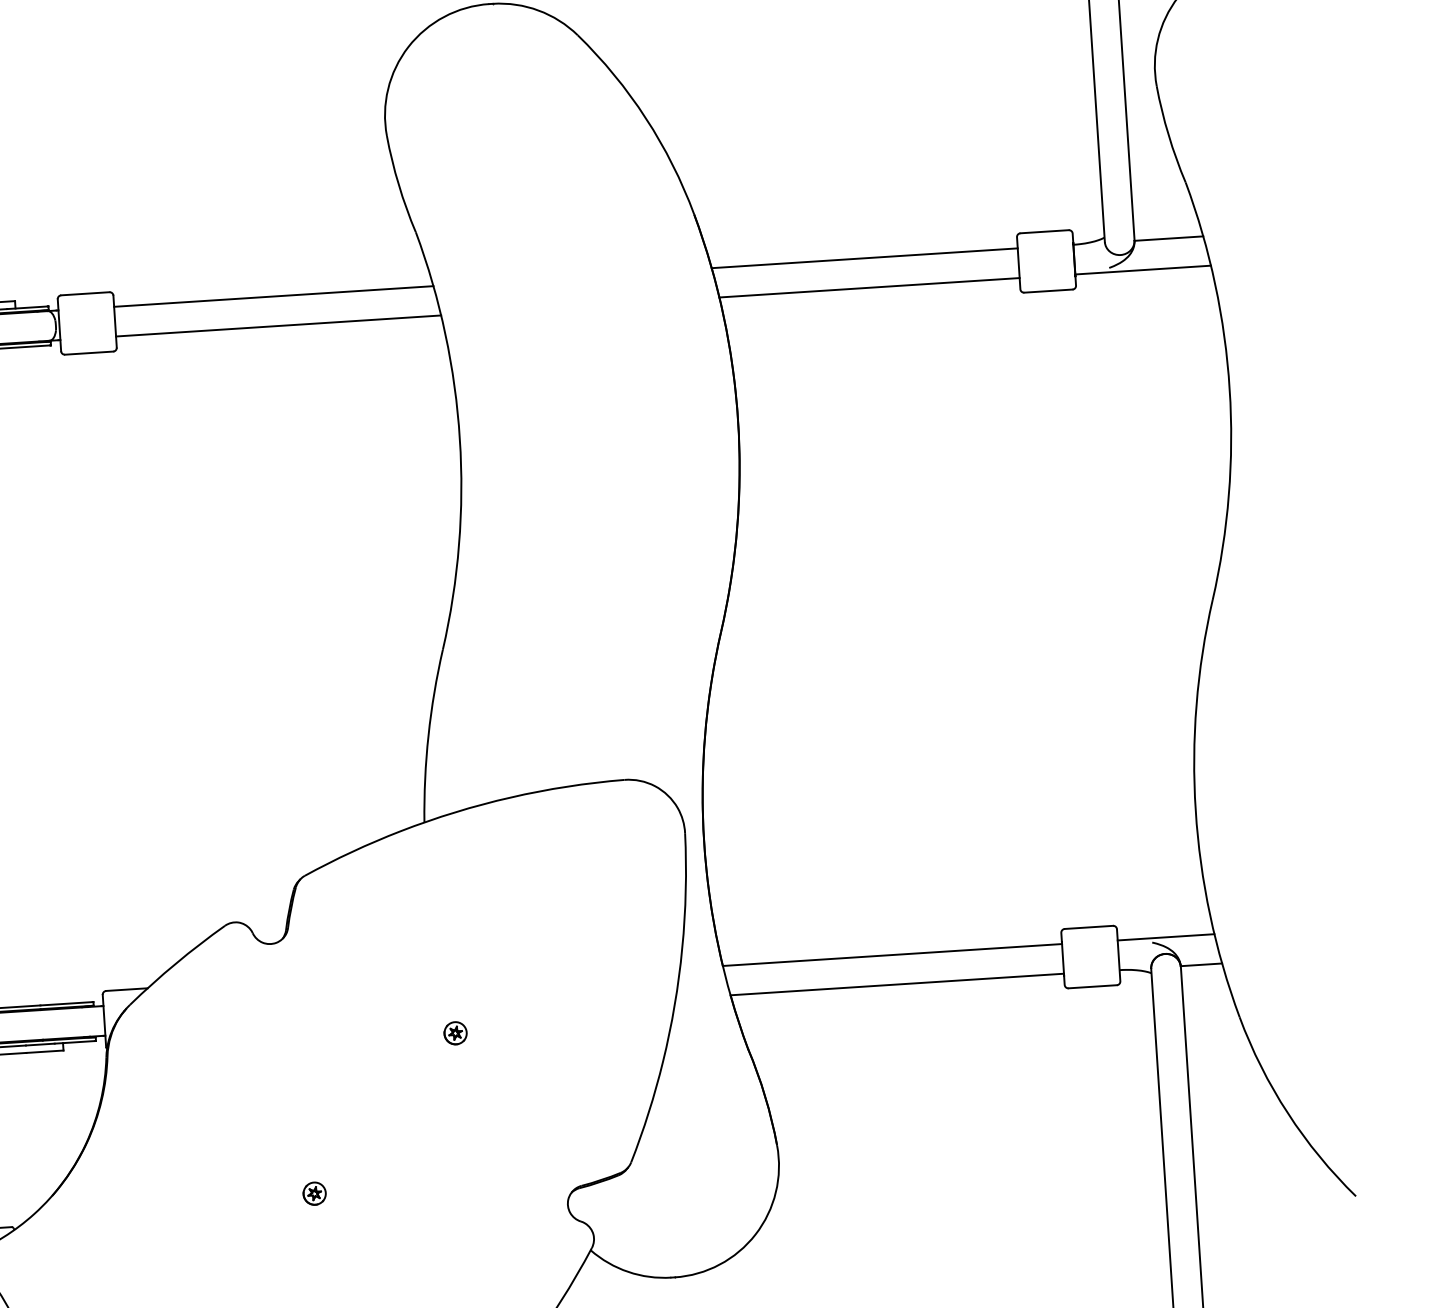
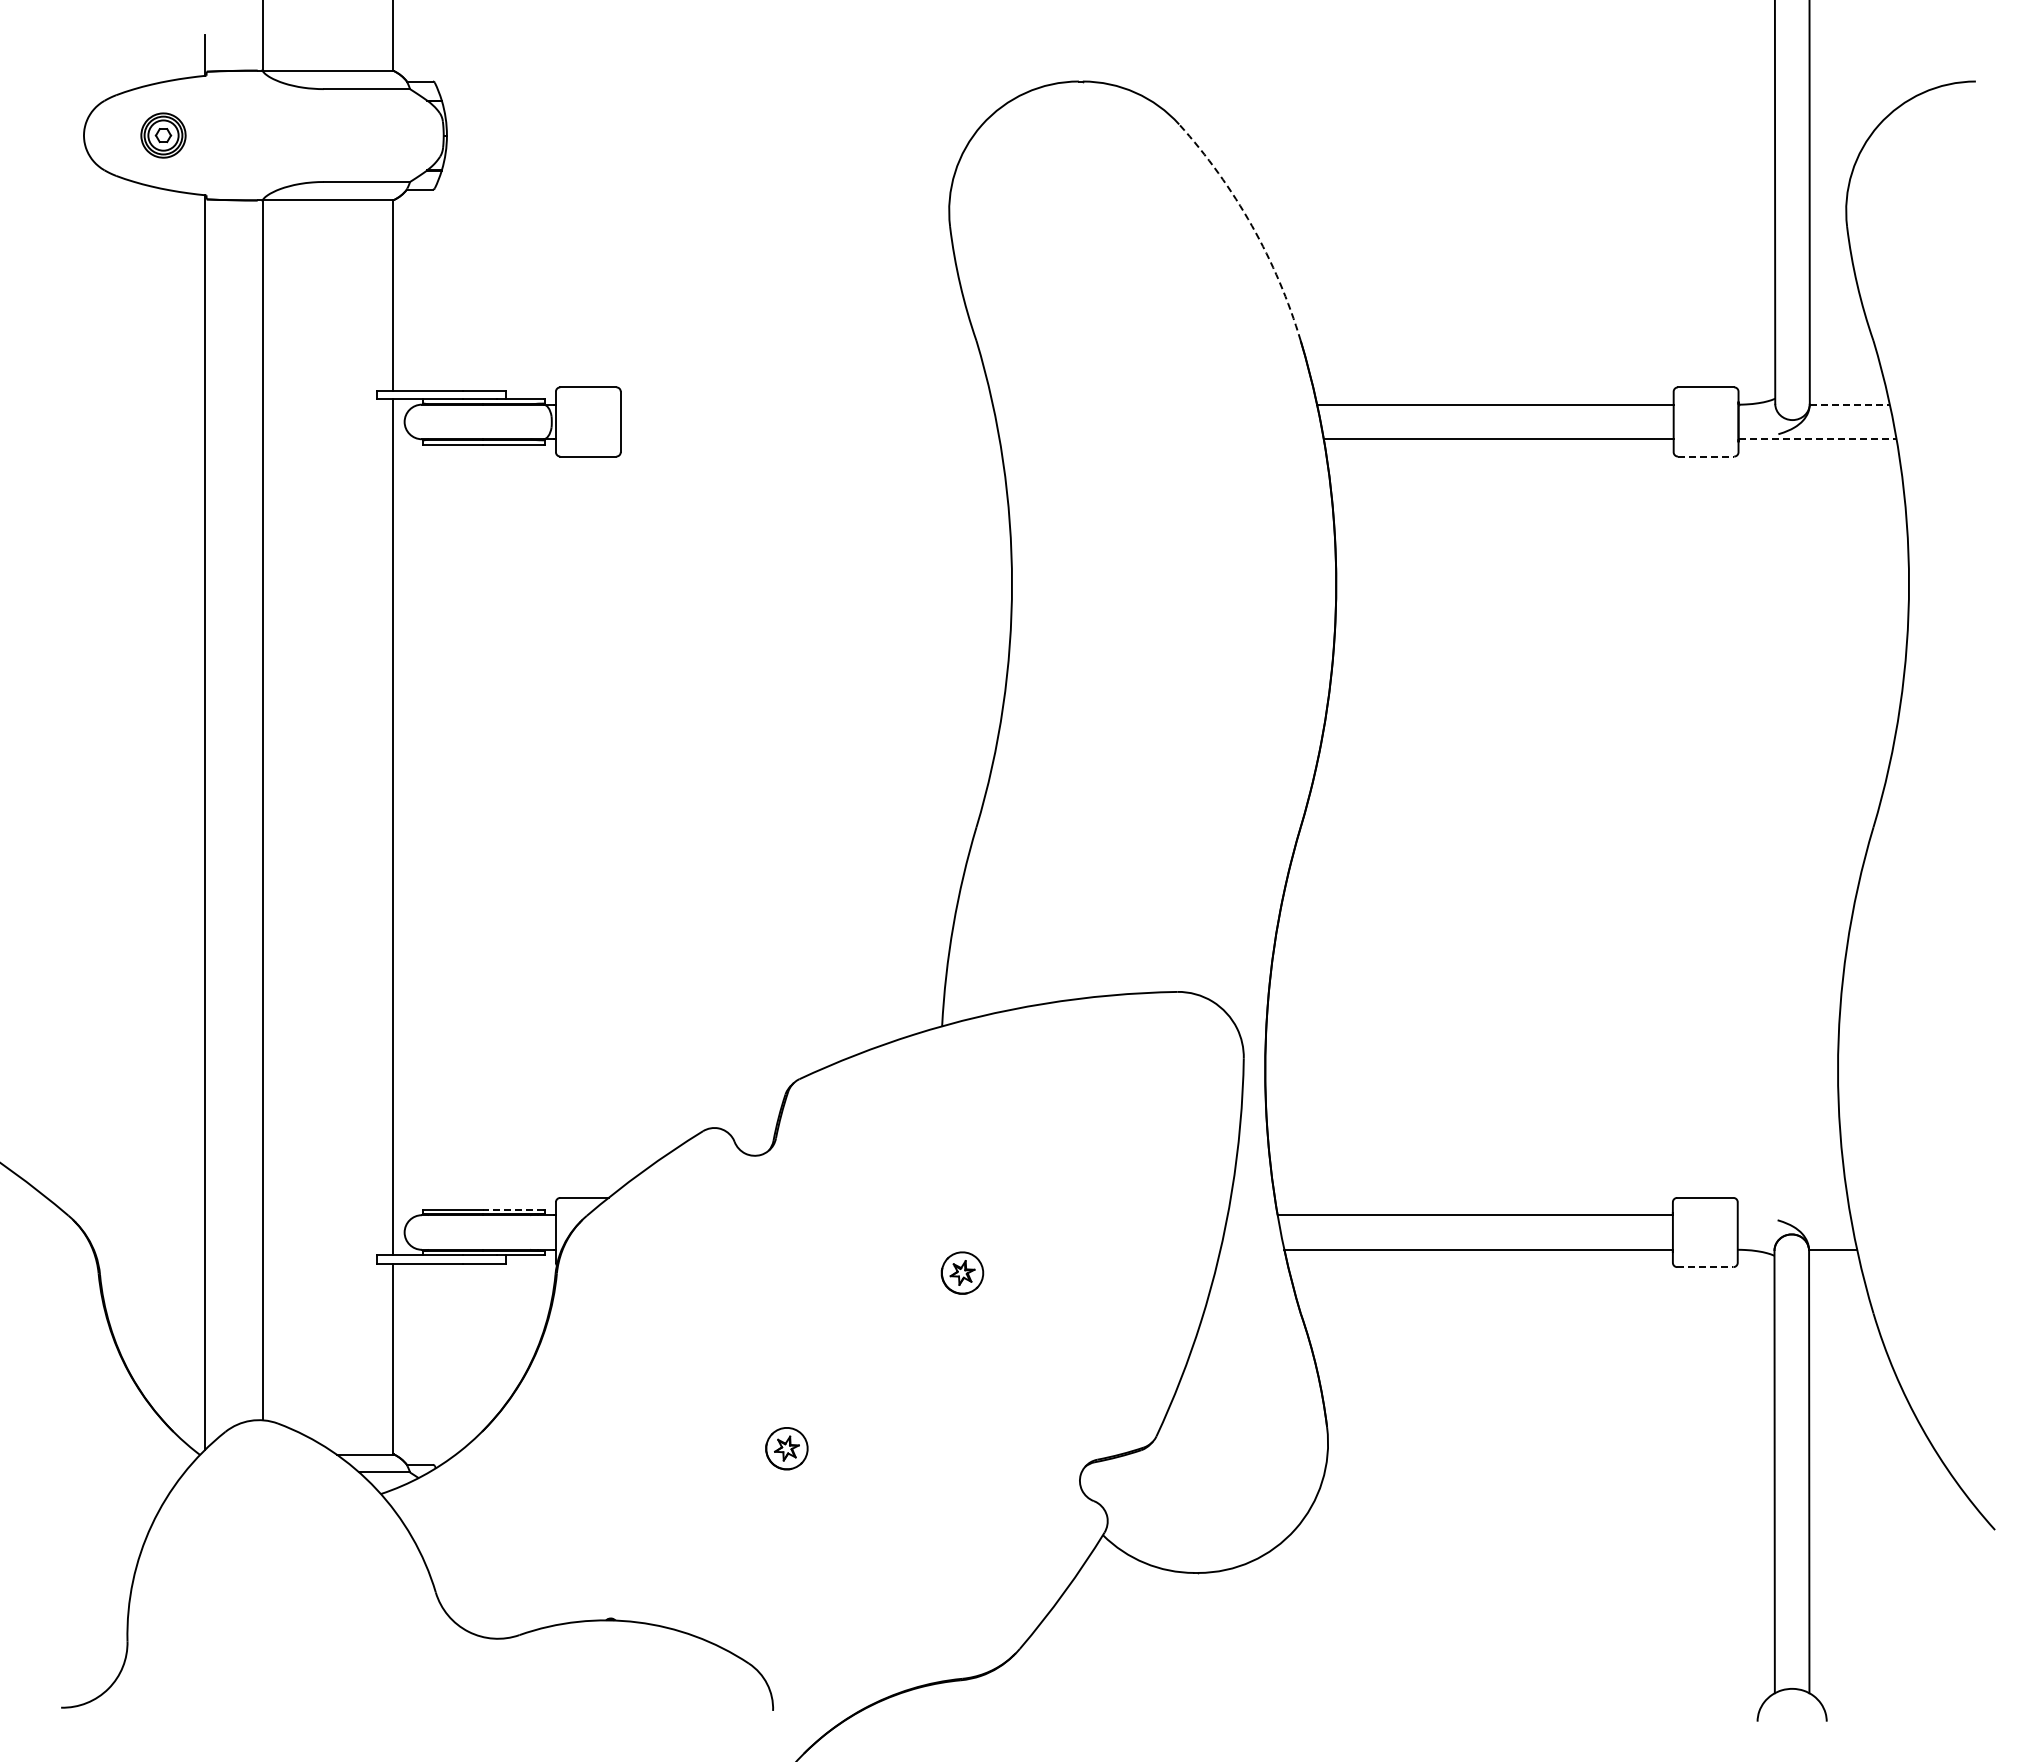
arc: (646, 117) -> (1252, 225), solid -> dashed
line: (1169, 238) -> (1850, 404), solid -> dashed
line: (1143, 270) -> (1818, 439), solid -> dashed
line: (1048, 291) -> (1706, 456), solid -> dashed
line: (273, 296) -> (806, 404), removed
line: (278, 326) -> (809, 439), removed
line: (1165, 937) -> (1793, 1215), removed
line: (1092, 987) -> (1705, 1267), solid -> dashed
line: (65, 1003) -> (512, 1209), solid -> dashed
part: (455, 1033) -> (962, 1273), size x1.6
part: (314, 1193) -> (786, 1448), size x1.6

